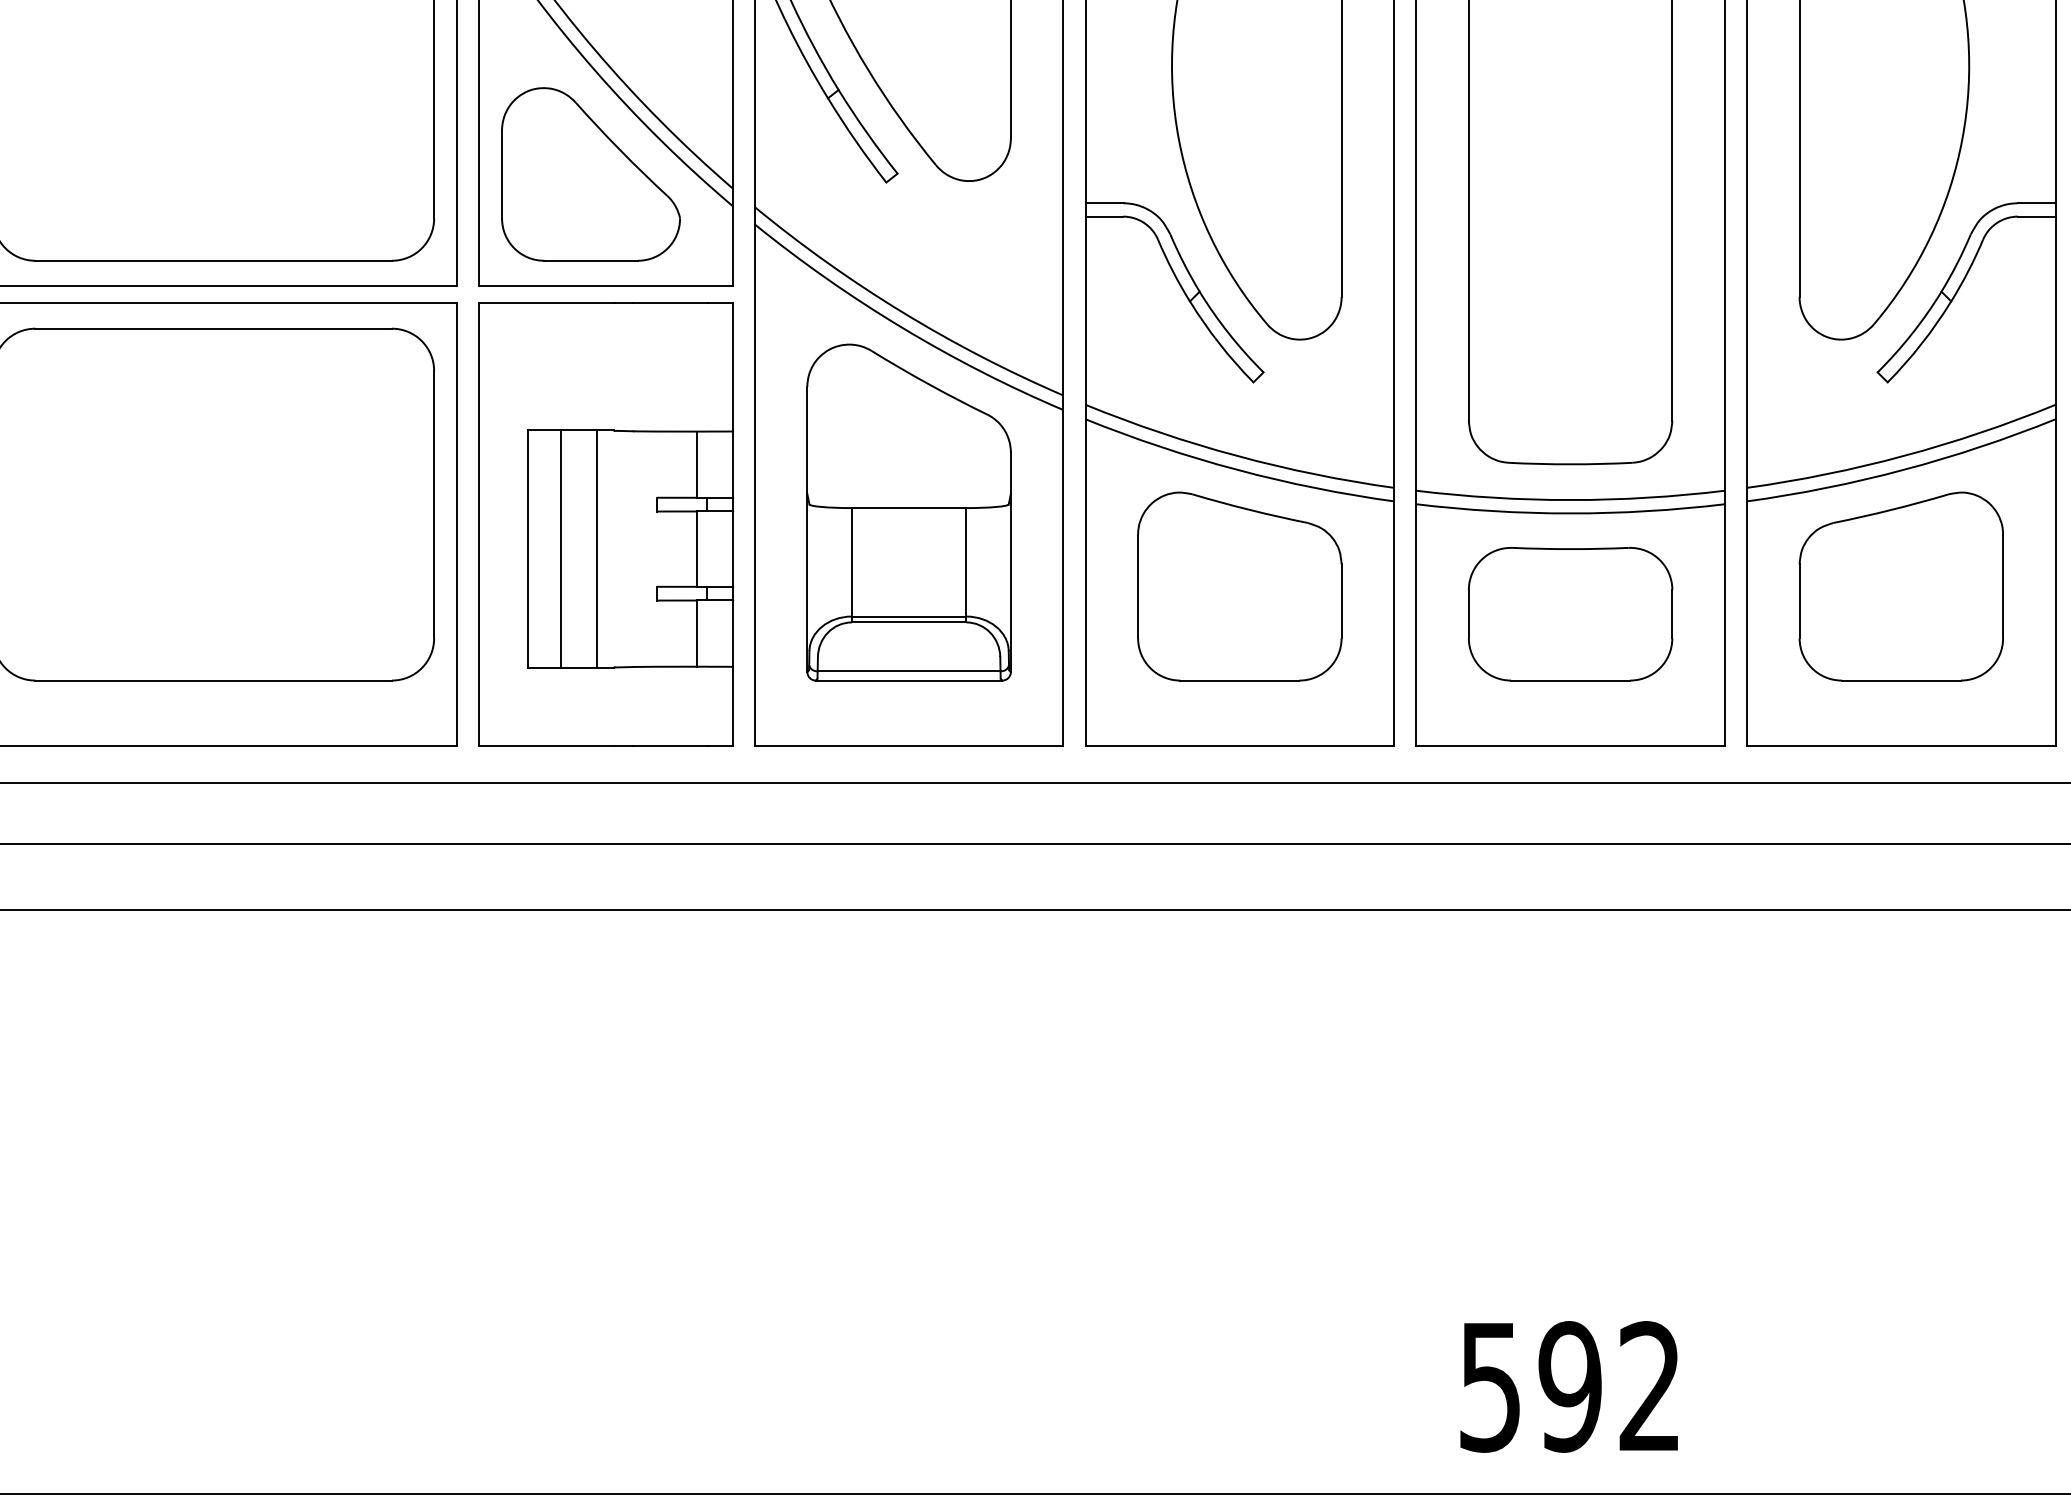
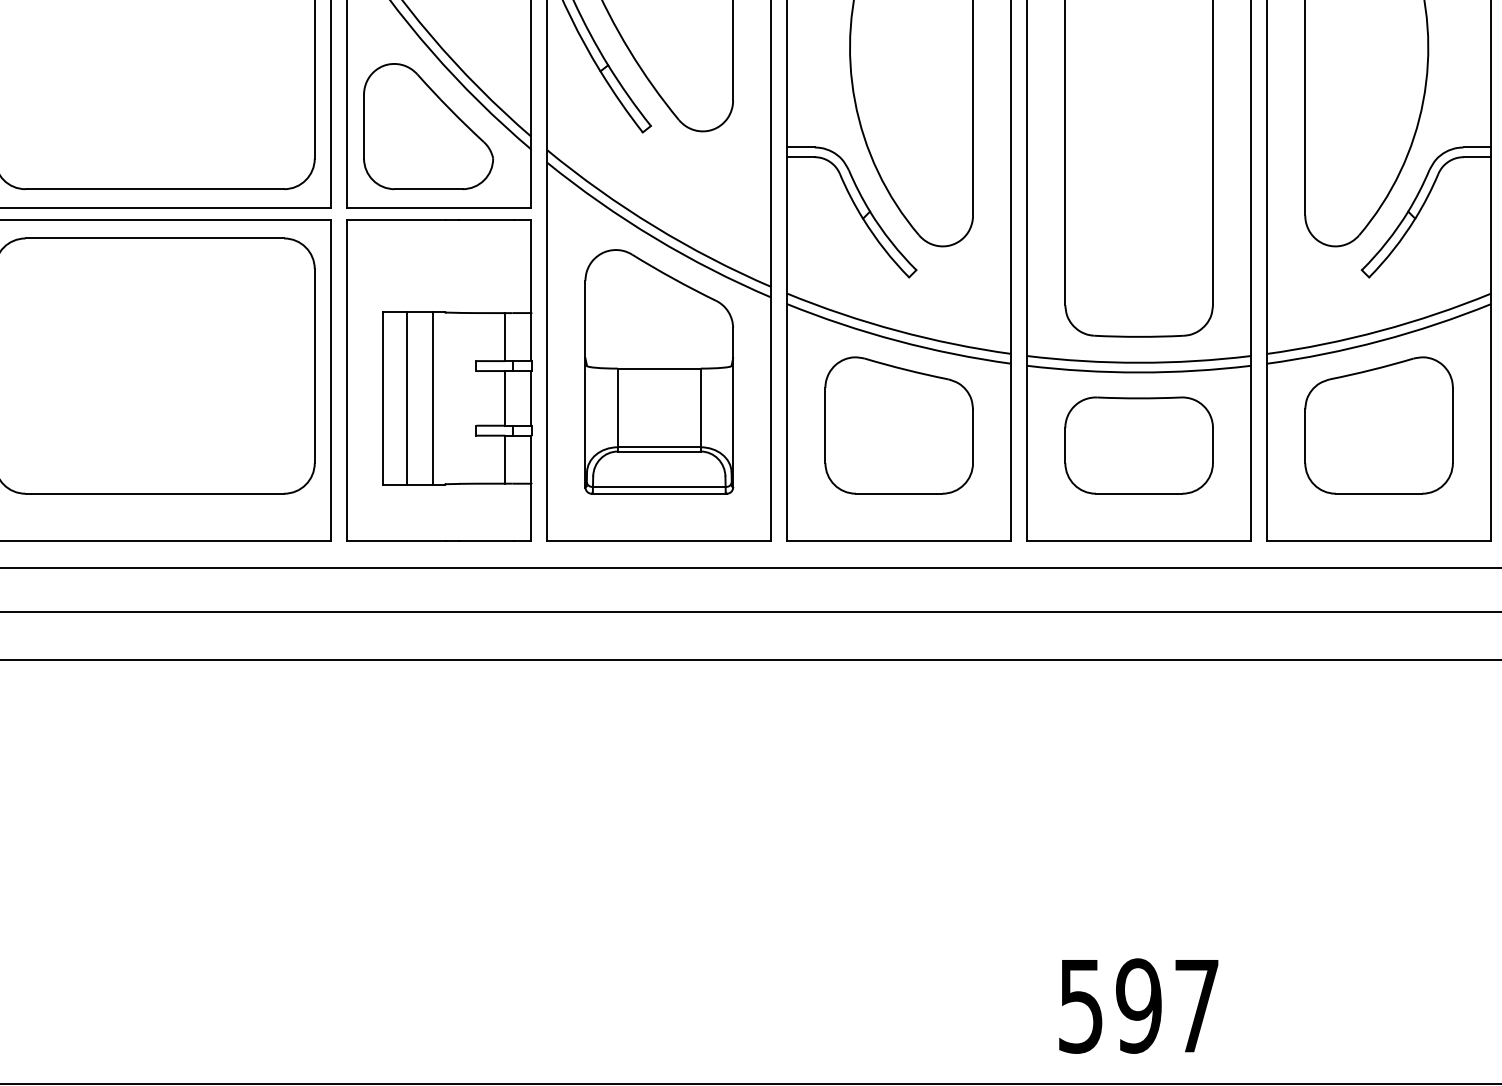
text: (1649, 1385) -> (1196, 1005), 592 -> 597

